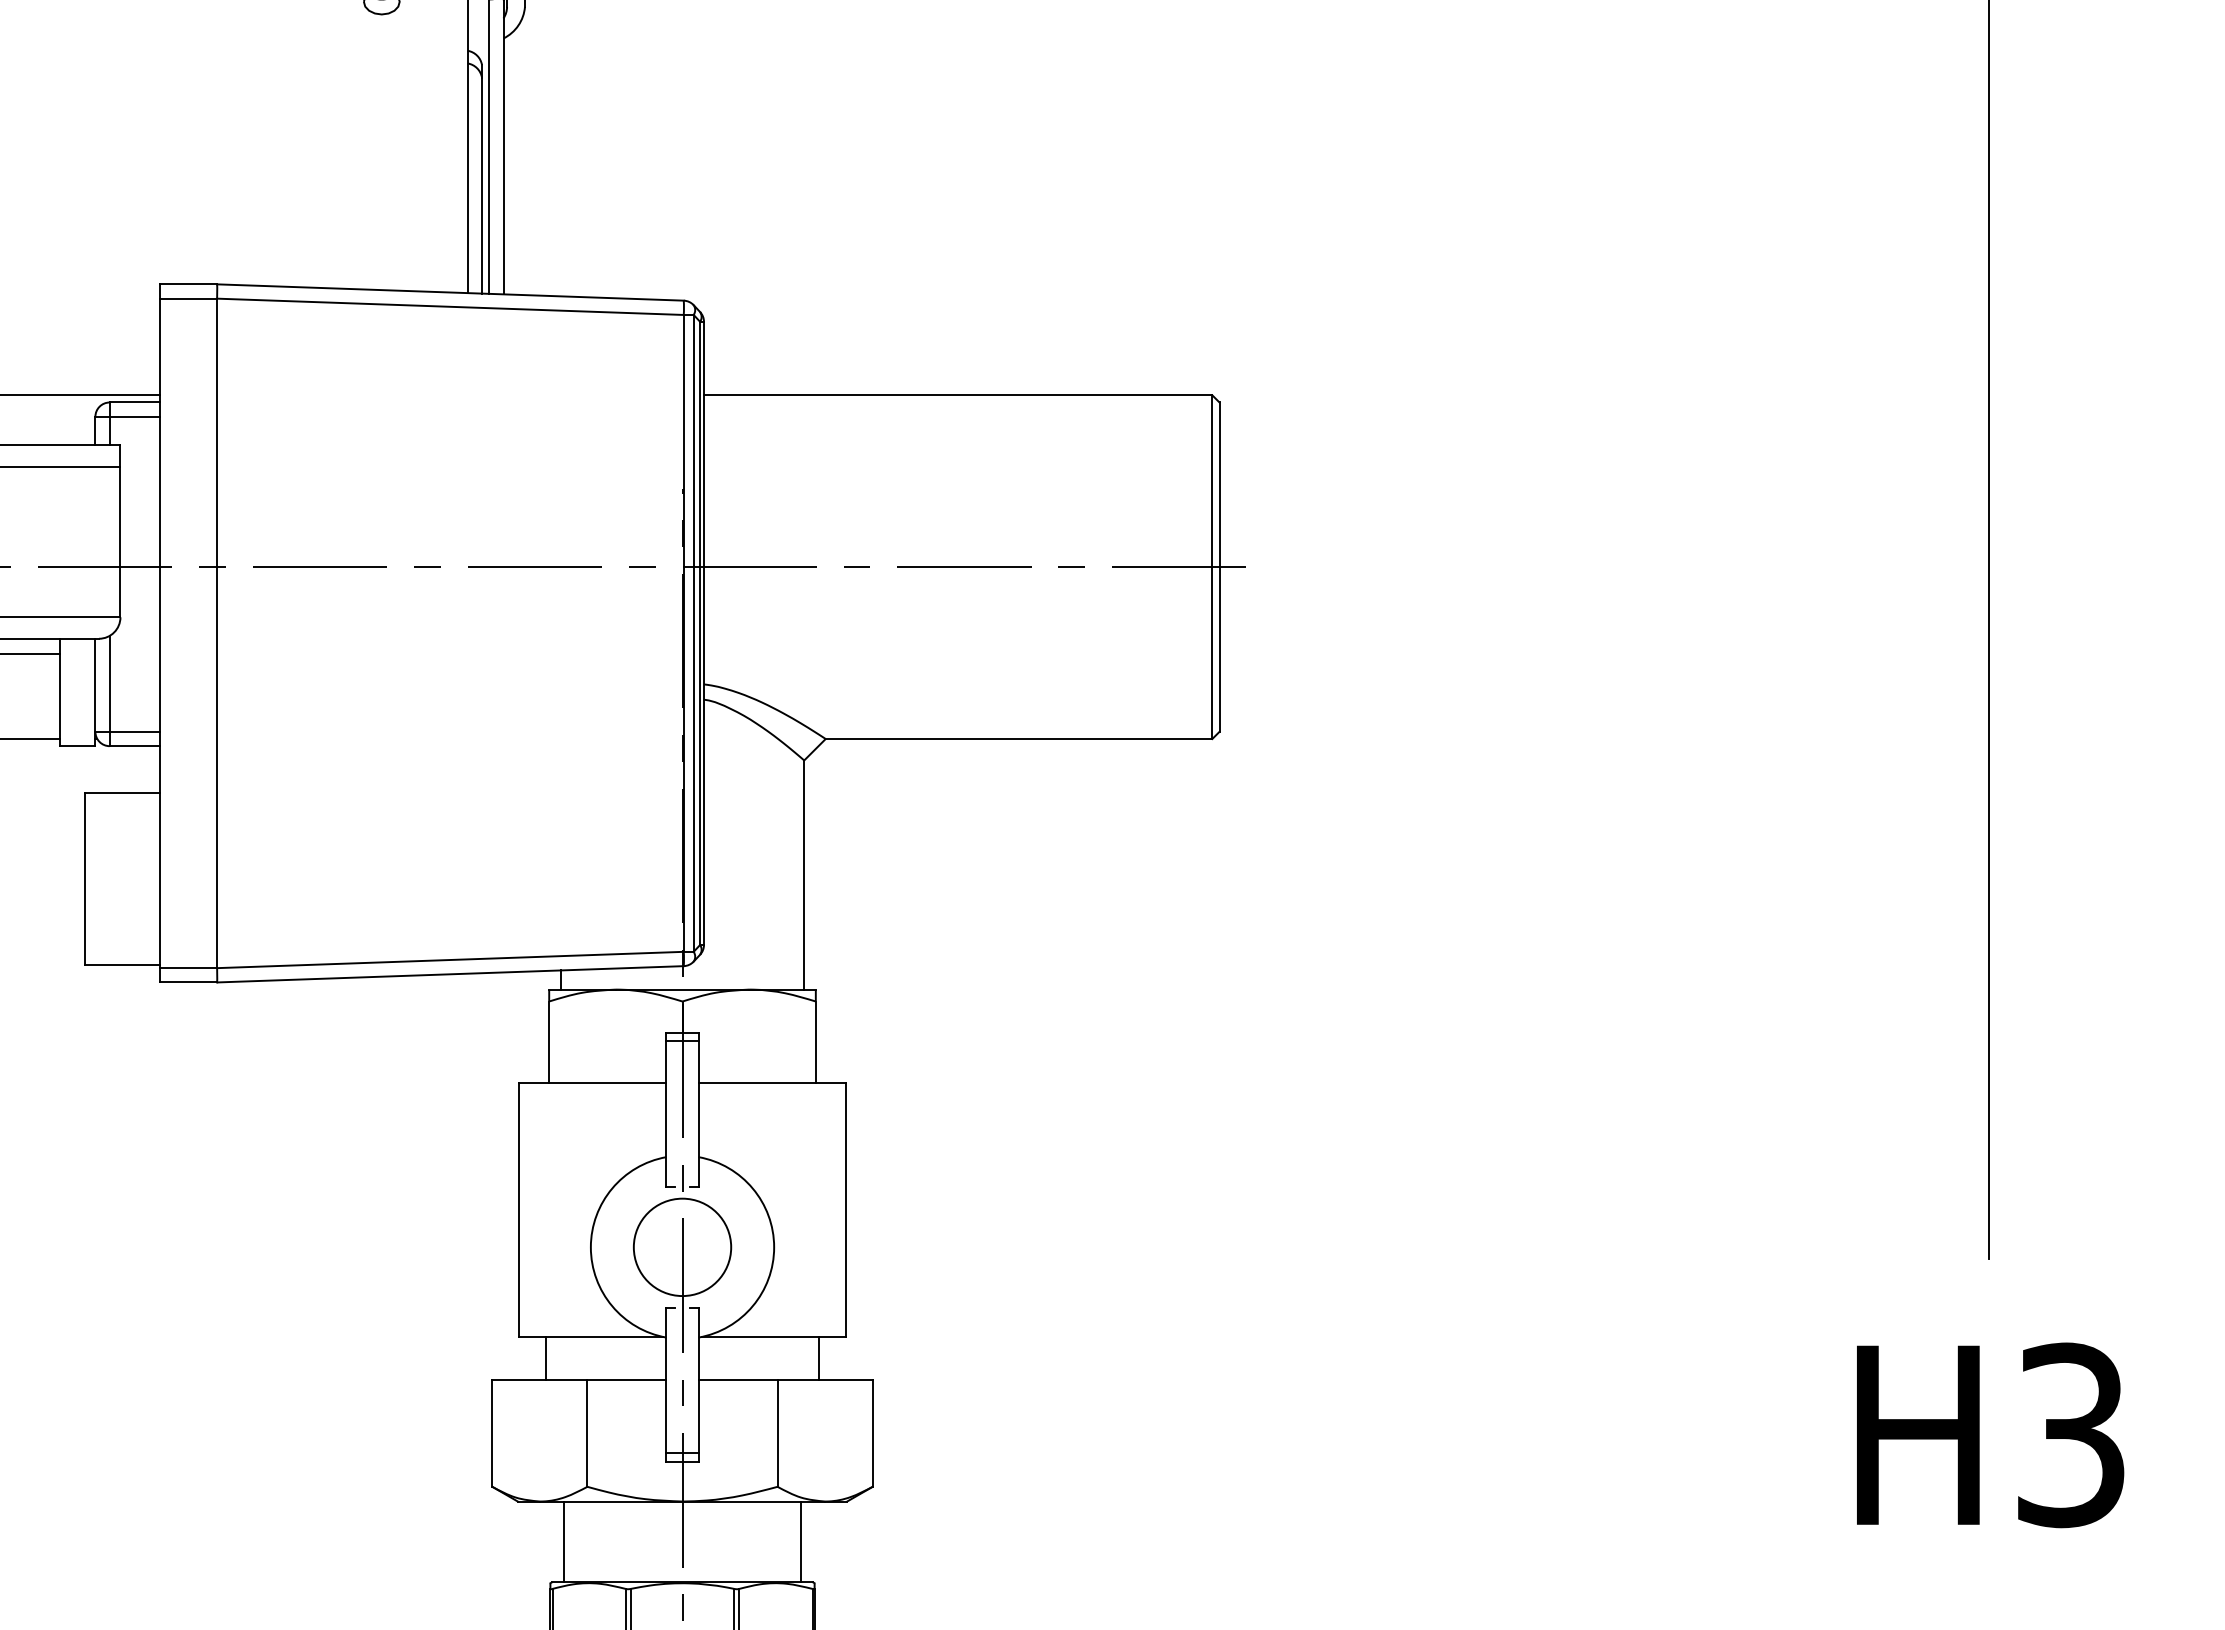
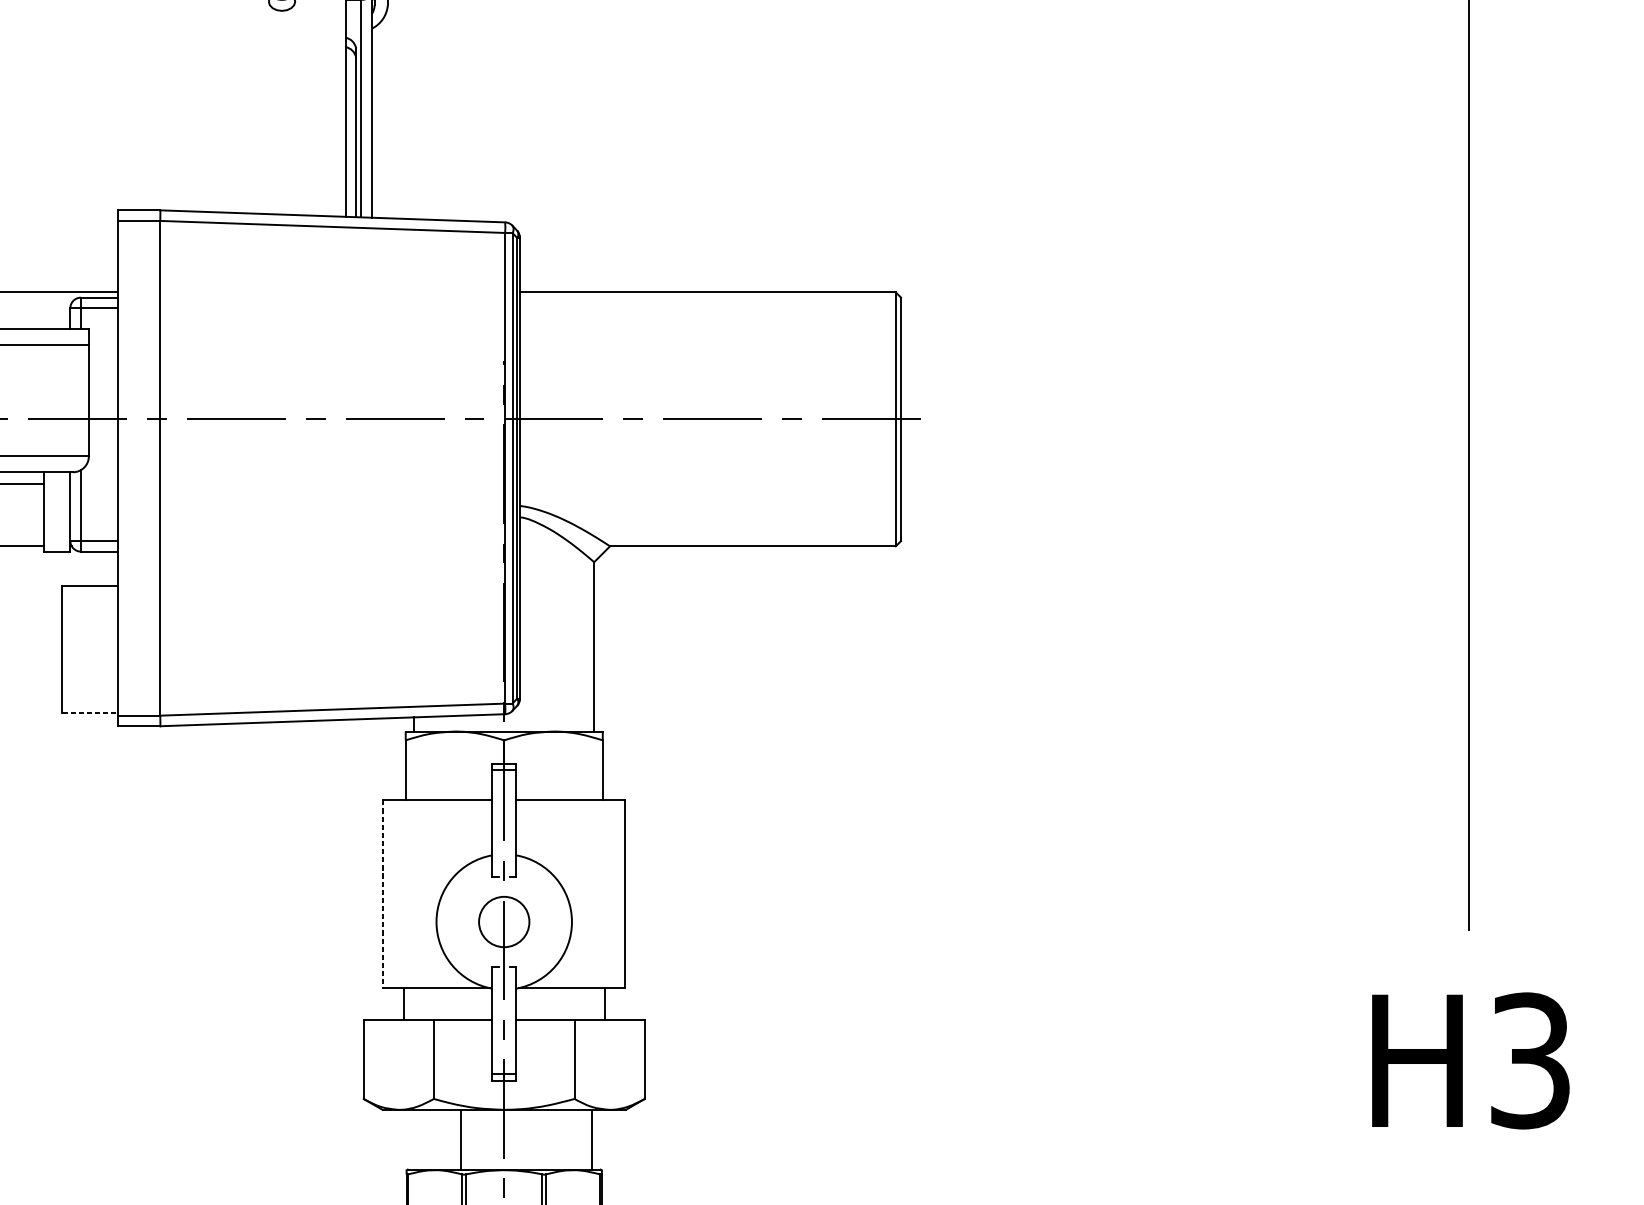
line: (122, 964) -> (90, 712), solid -> dashed
line: (518, 1210) -> (383, 894), solid -> dashed
circle: (682, 1247) -> (504, 922), size x0.7
line: (564, 1541) -> (460, 1139), moved

